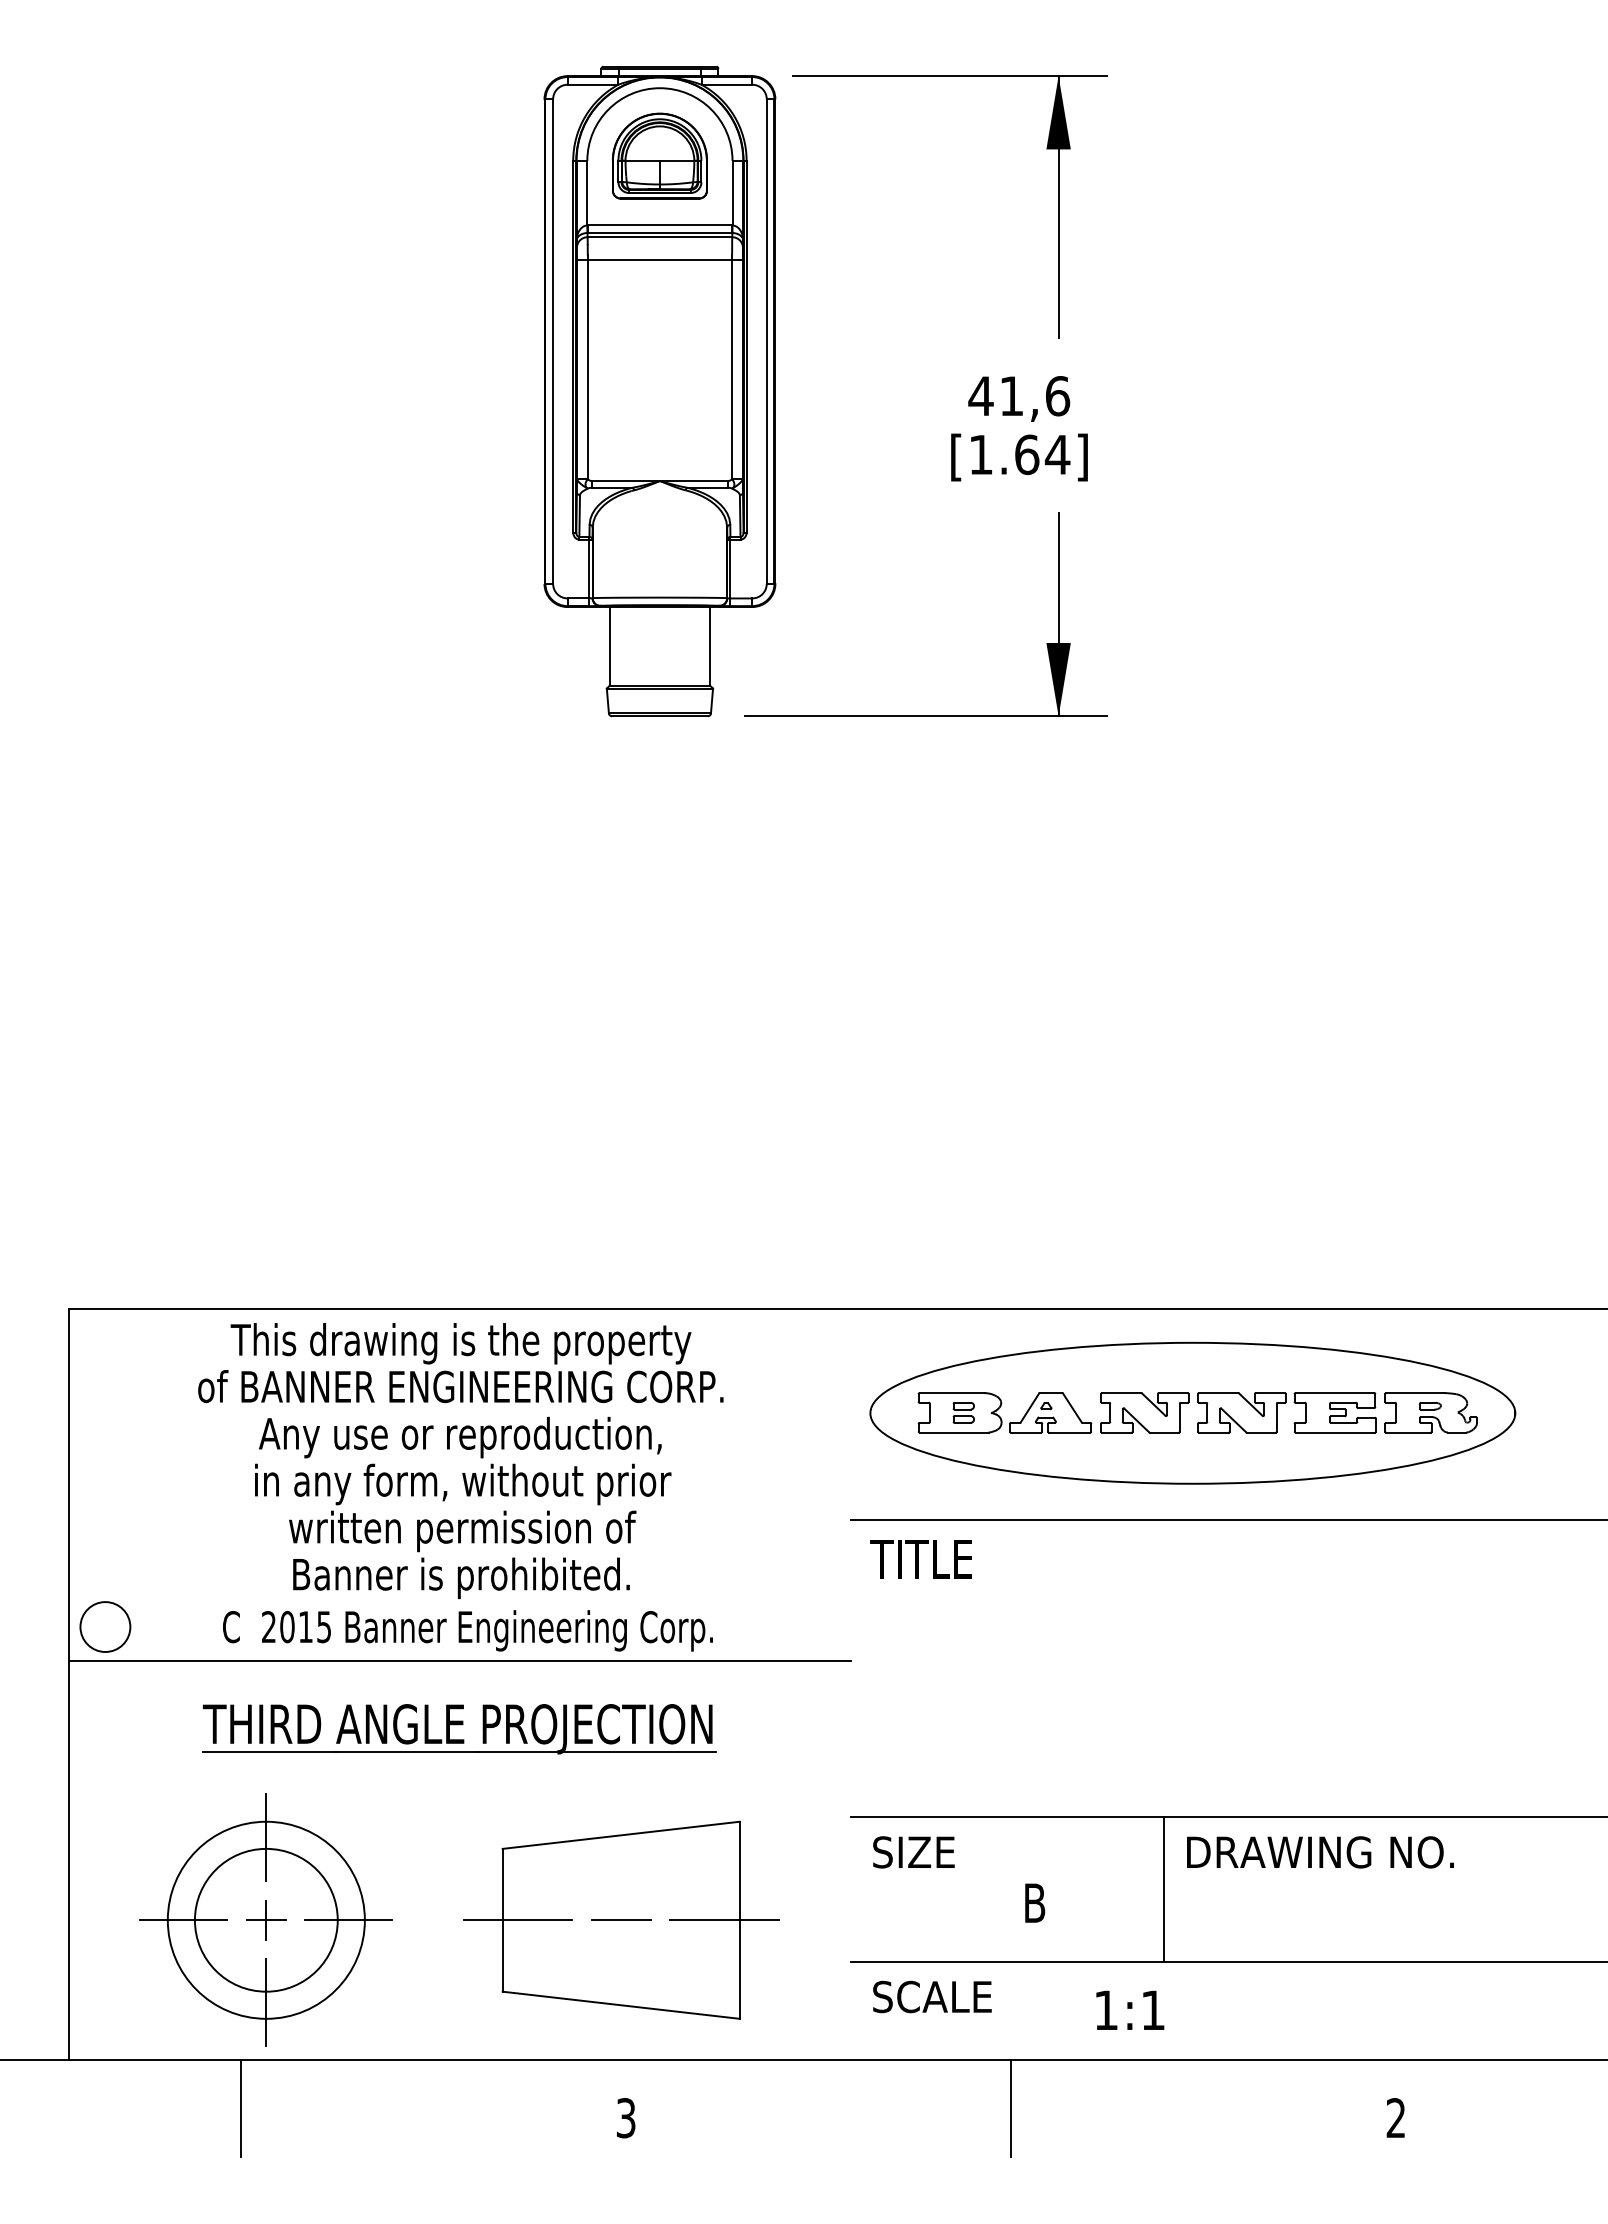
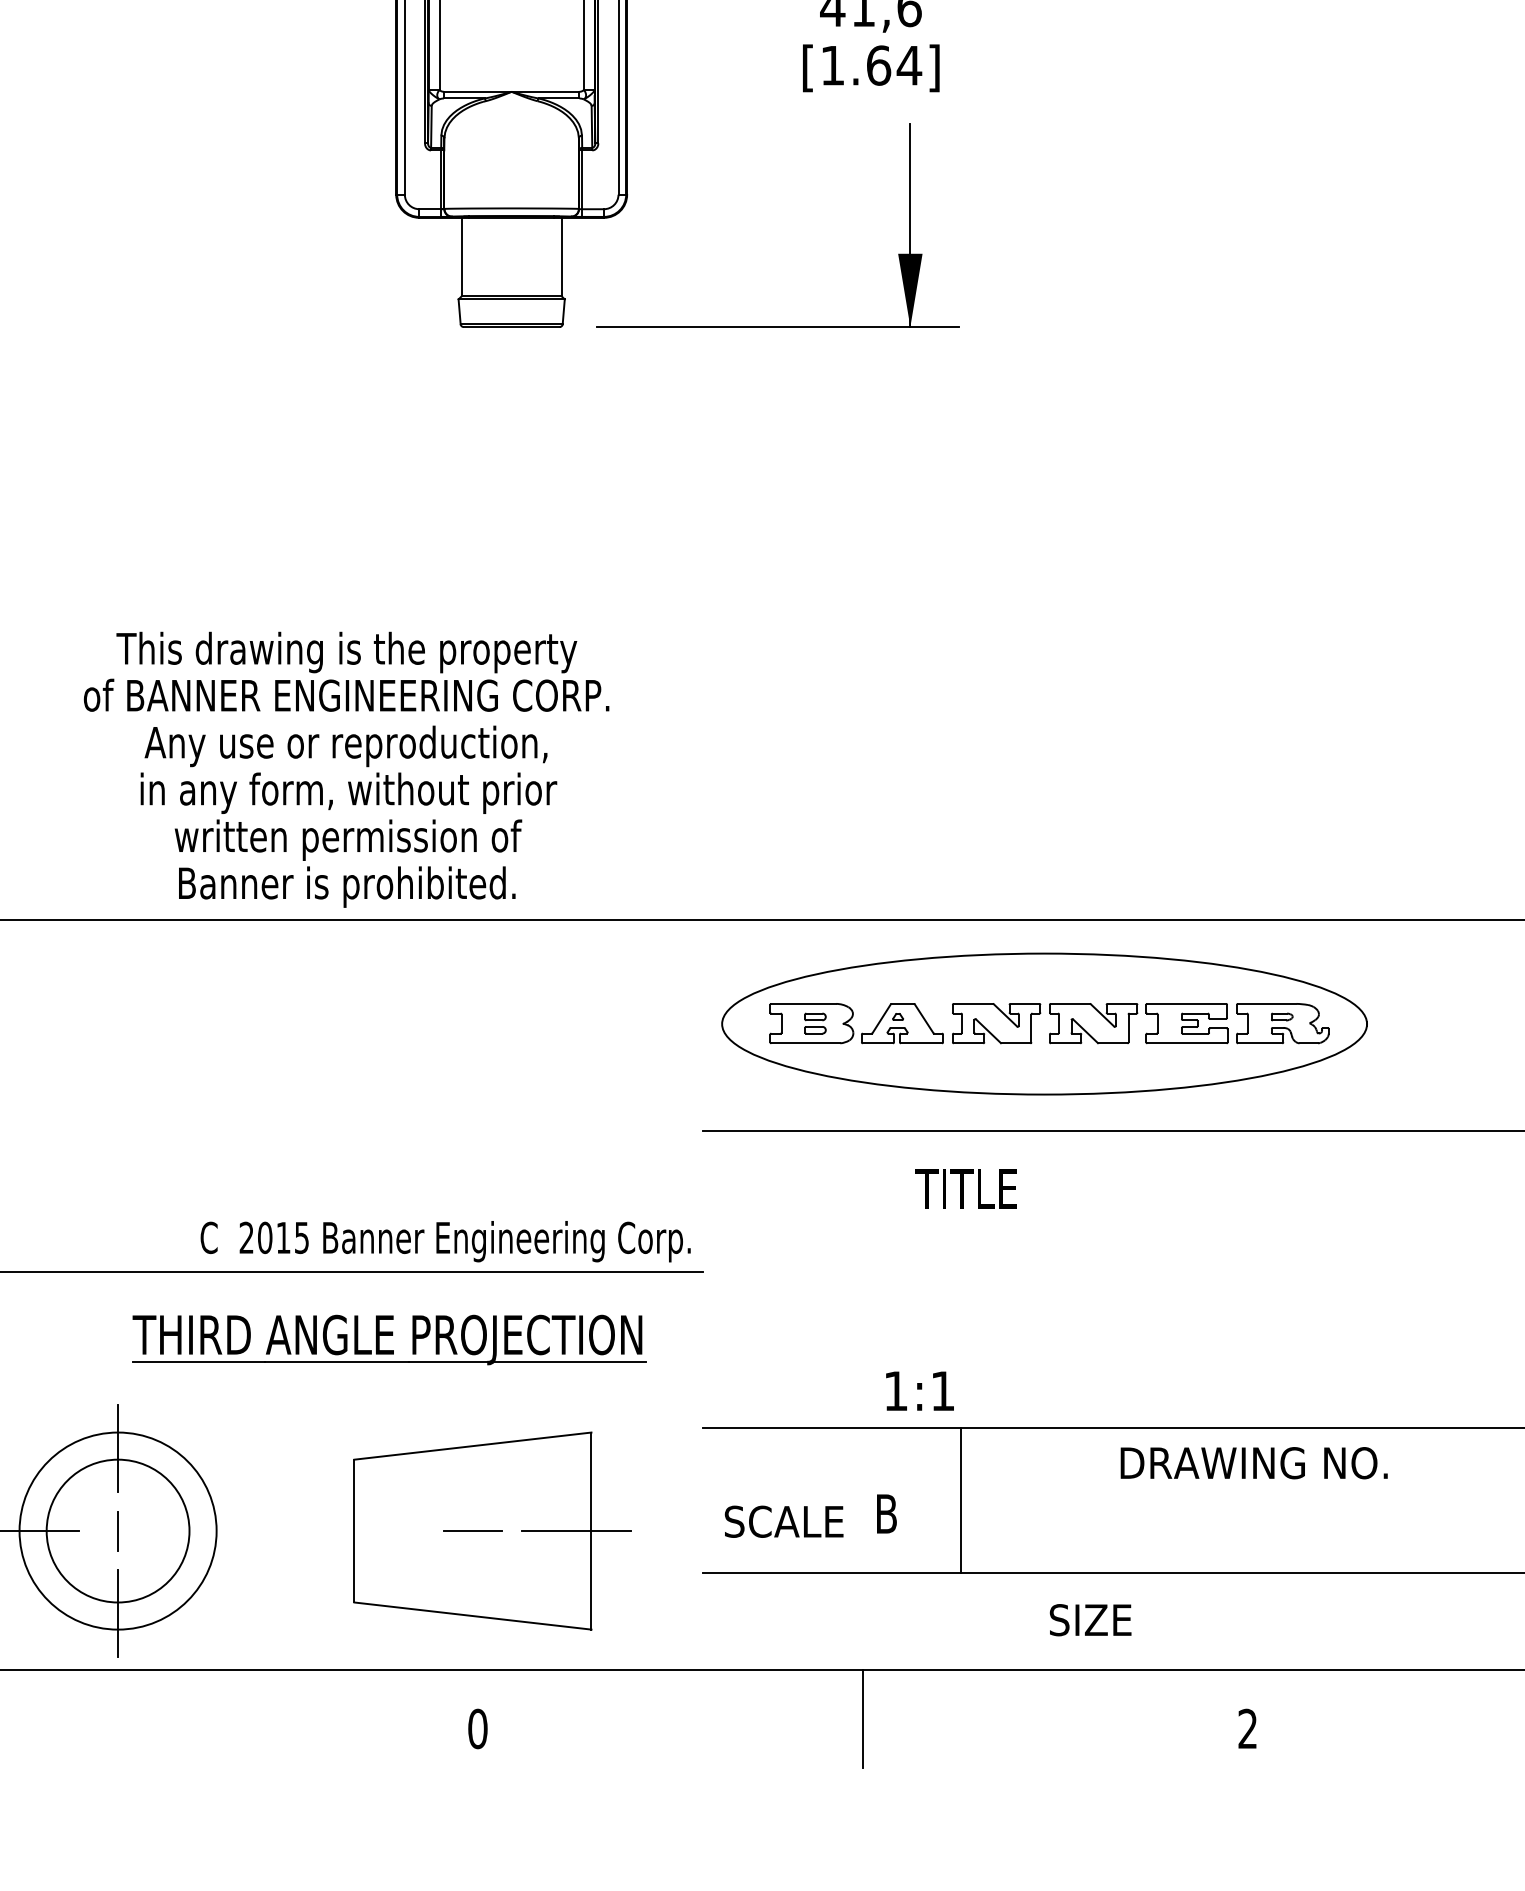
text: (460, 1460) -> (346, 769), moved
text: (920, 1559) -> (965, 1189), moved
text: (467, 1630) -> (445, 1241), moved
part: (459, 1729) -> (389, 1340), moved
text: (913, 1852) -> (1090, 1620), moved
text: (1320, 1852) -> (1254, 1463), moved
line: (1163, 1889) -> (961, 1500), moved
line: (265, 1920) -> (117, 1531), removed
line: (348, 1920) -> (200, 1531), removed
line: (517, 1920) -> (369, 1531), removed
text: (932, 1996) -> (784, 1521), moved
text: (1130, 2009) -> (920, 1390), moved
line: (241, 2108) -> (93, 1719), removed
text: (625, 2118) -> (477, 1729), 3 -> 0

